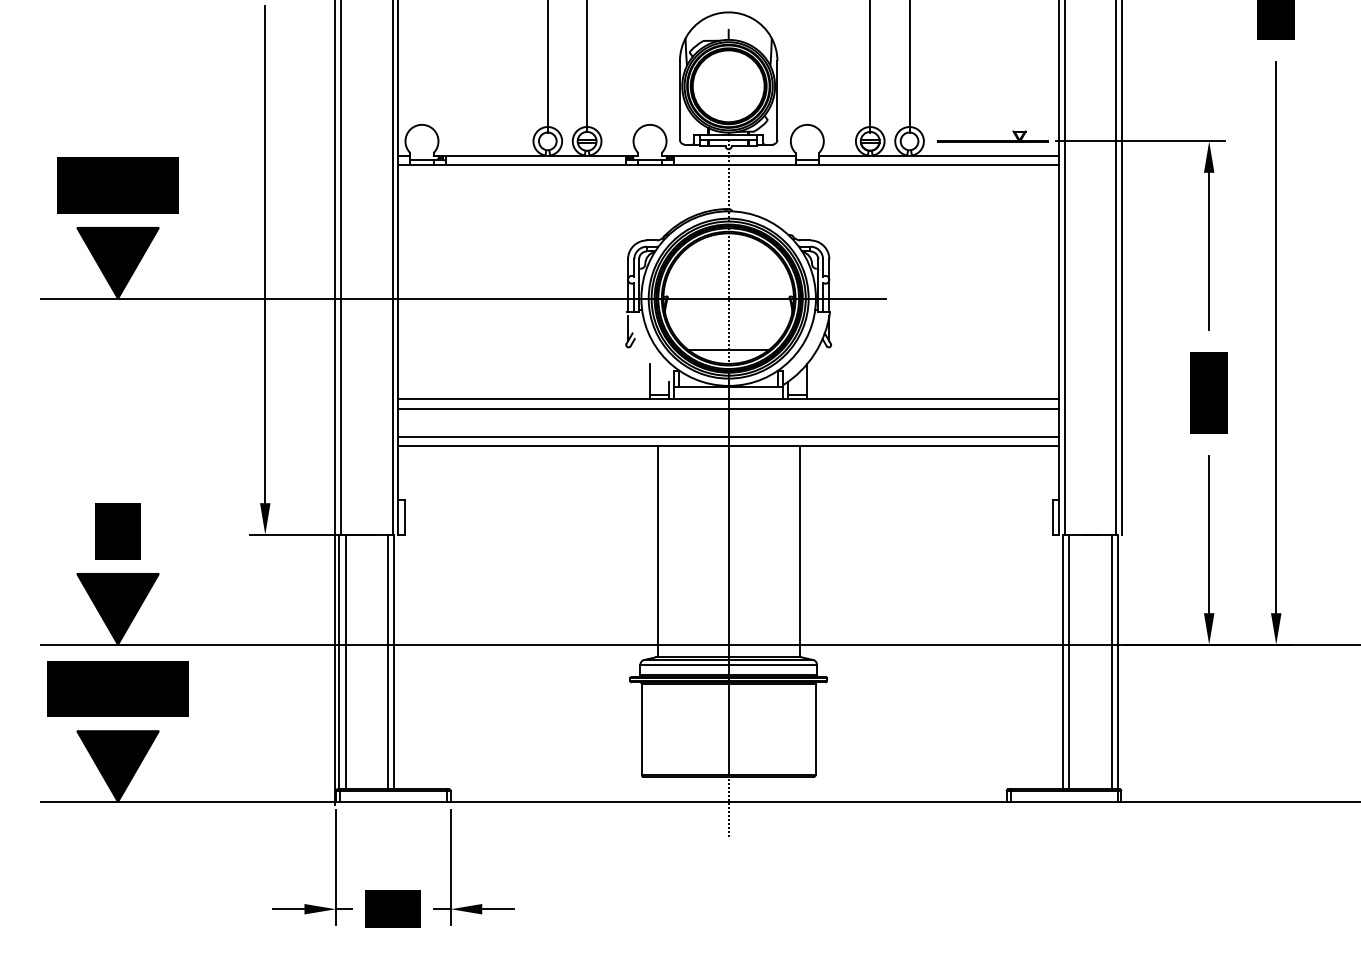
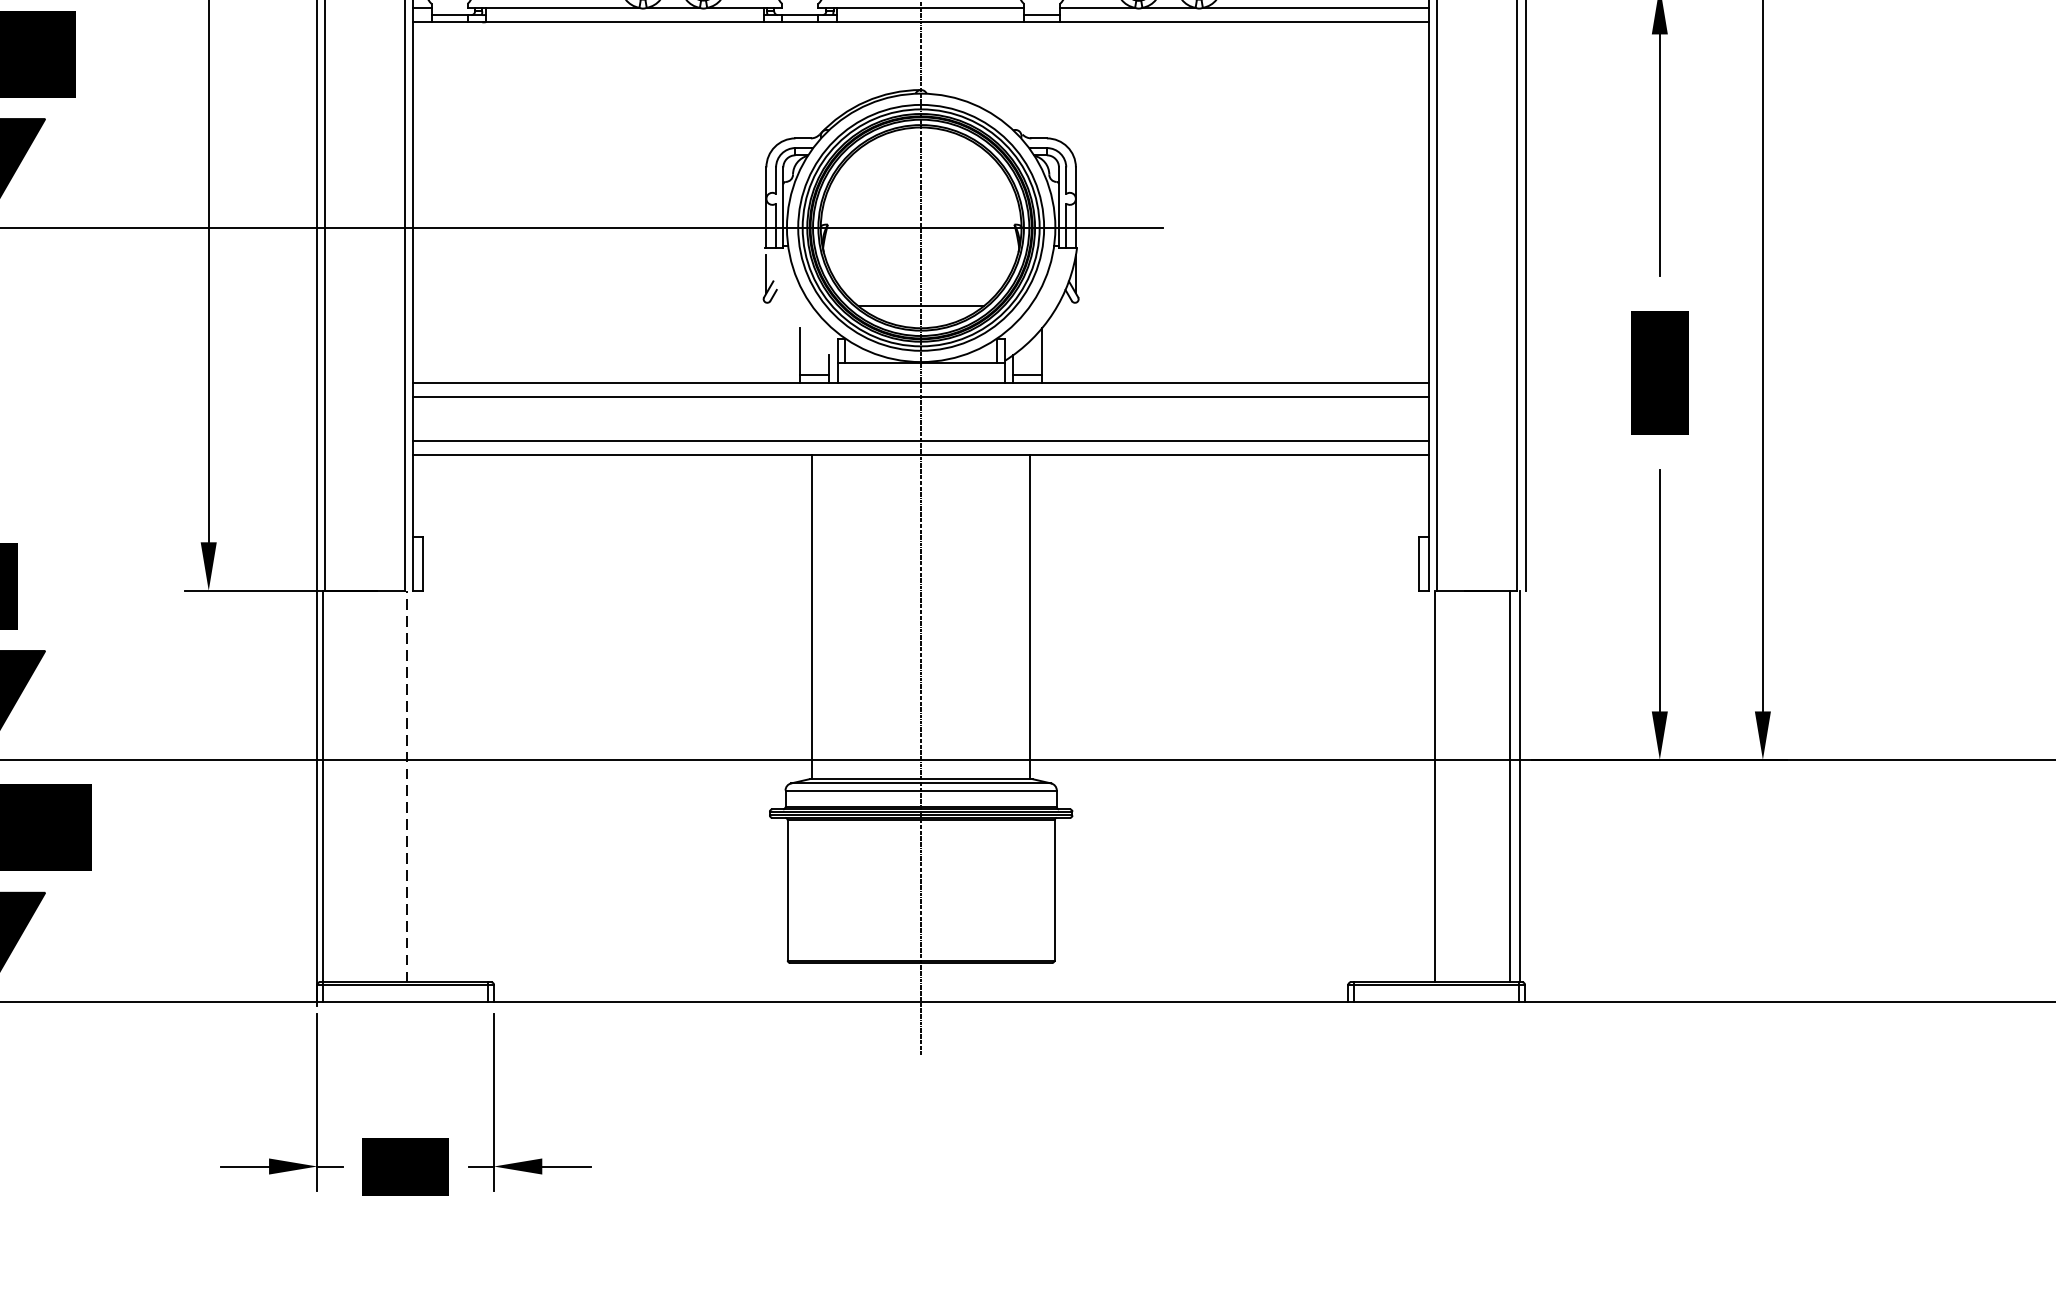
line: (345, 661) -> (332, 785), removed
line: (388, 661) -> (398, 785), removed
line: (394, 661) -> (407, 785), solid -> dashed
line: (1069, 661) -> (1445, 785), removed

